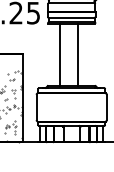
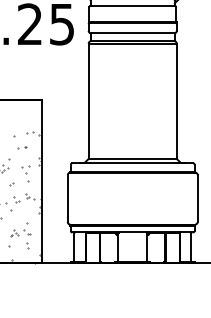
line: (59, 54) -> (87, 100), moved
line: (77, 54) -> (176, 100), moved

